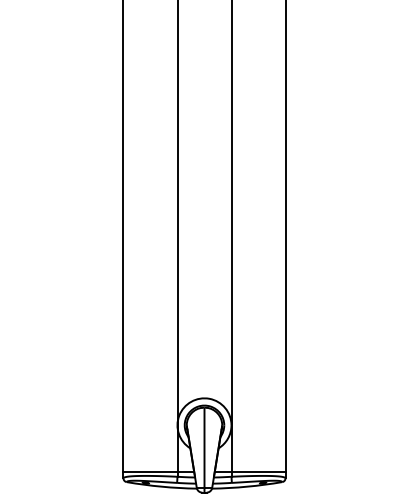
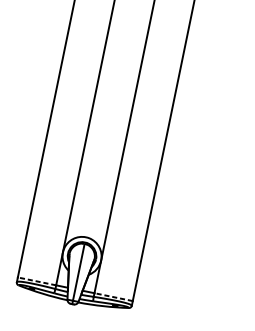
line: (150, 471) -> (37, 281), solid -> dashed
line: (258, 471) -> (113, 297), solid -> dashed

